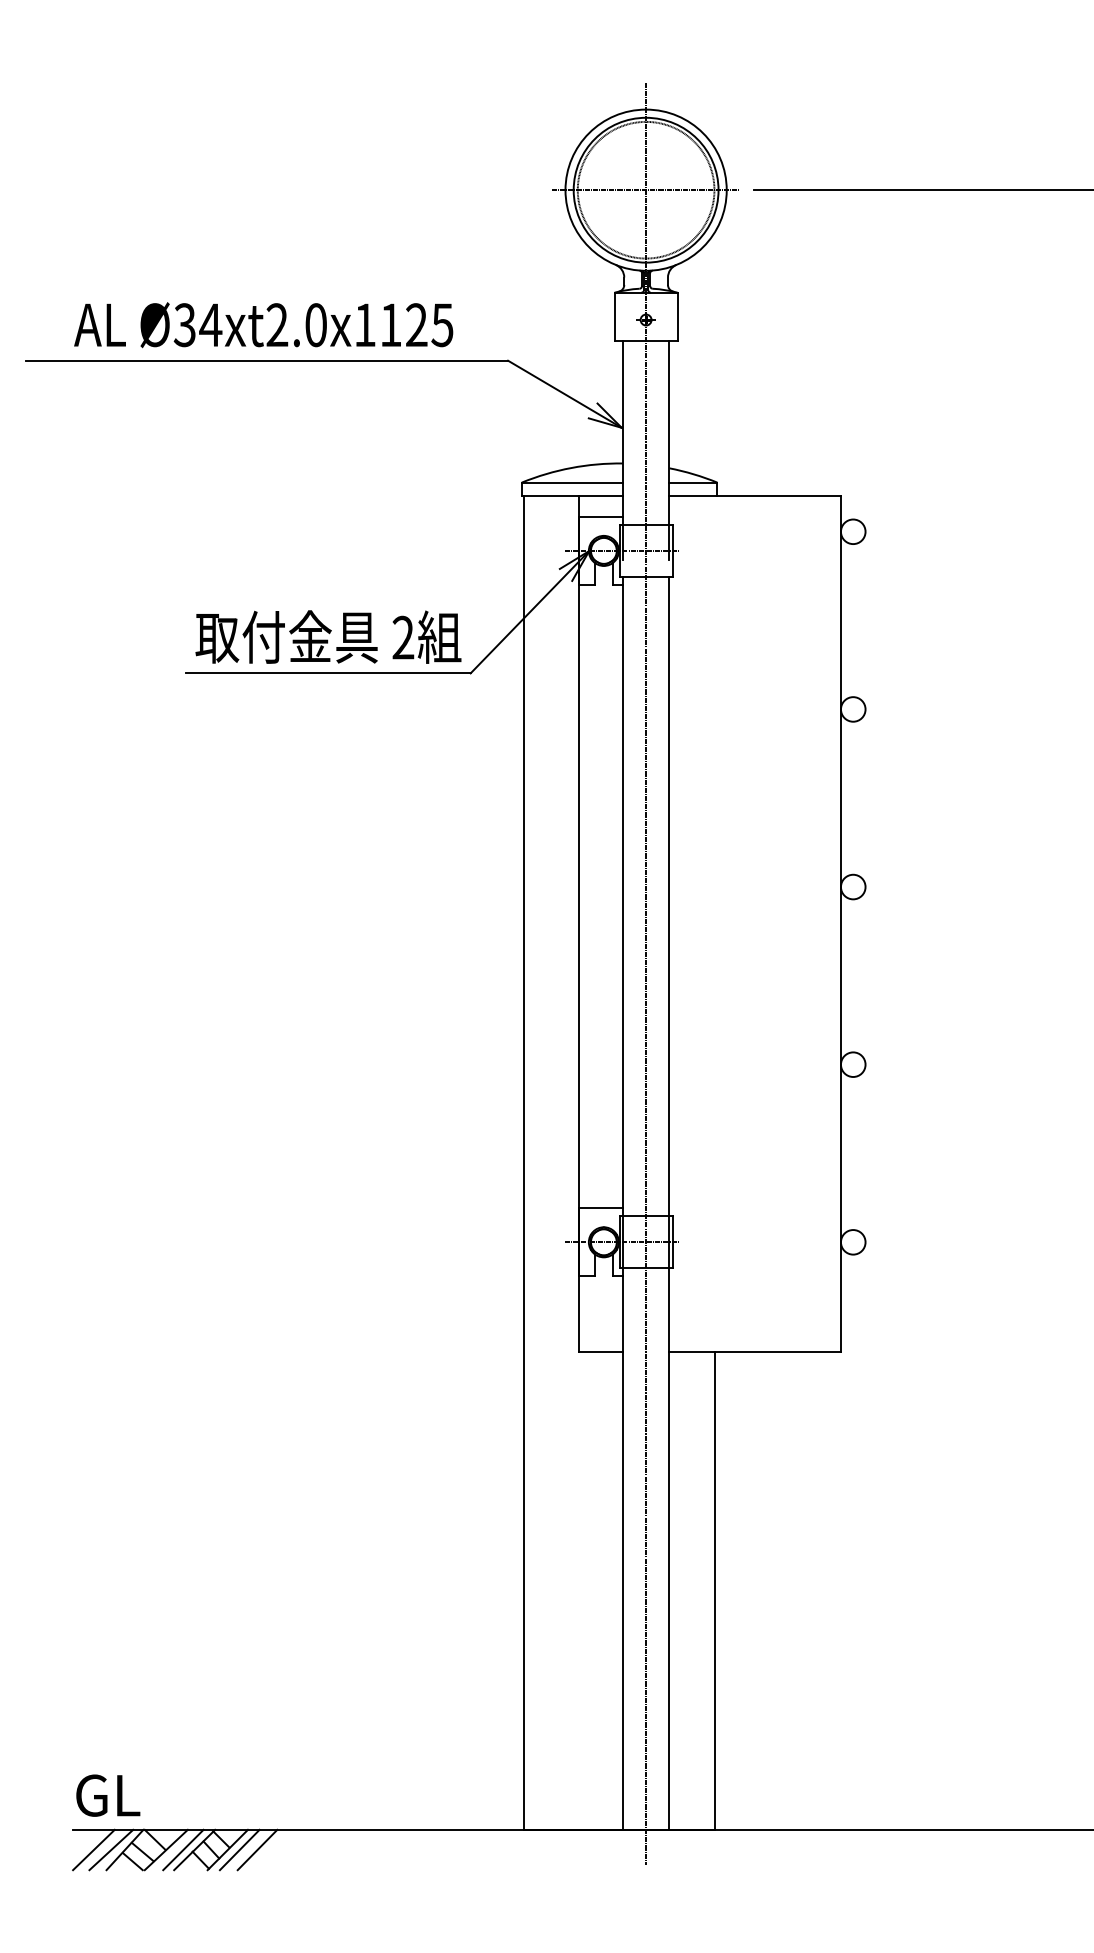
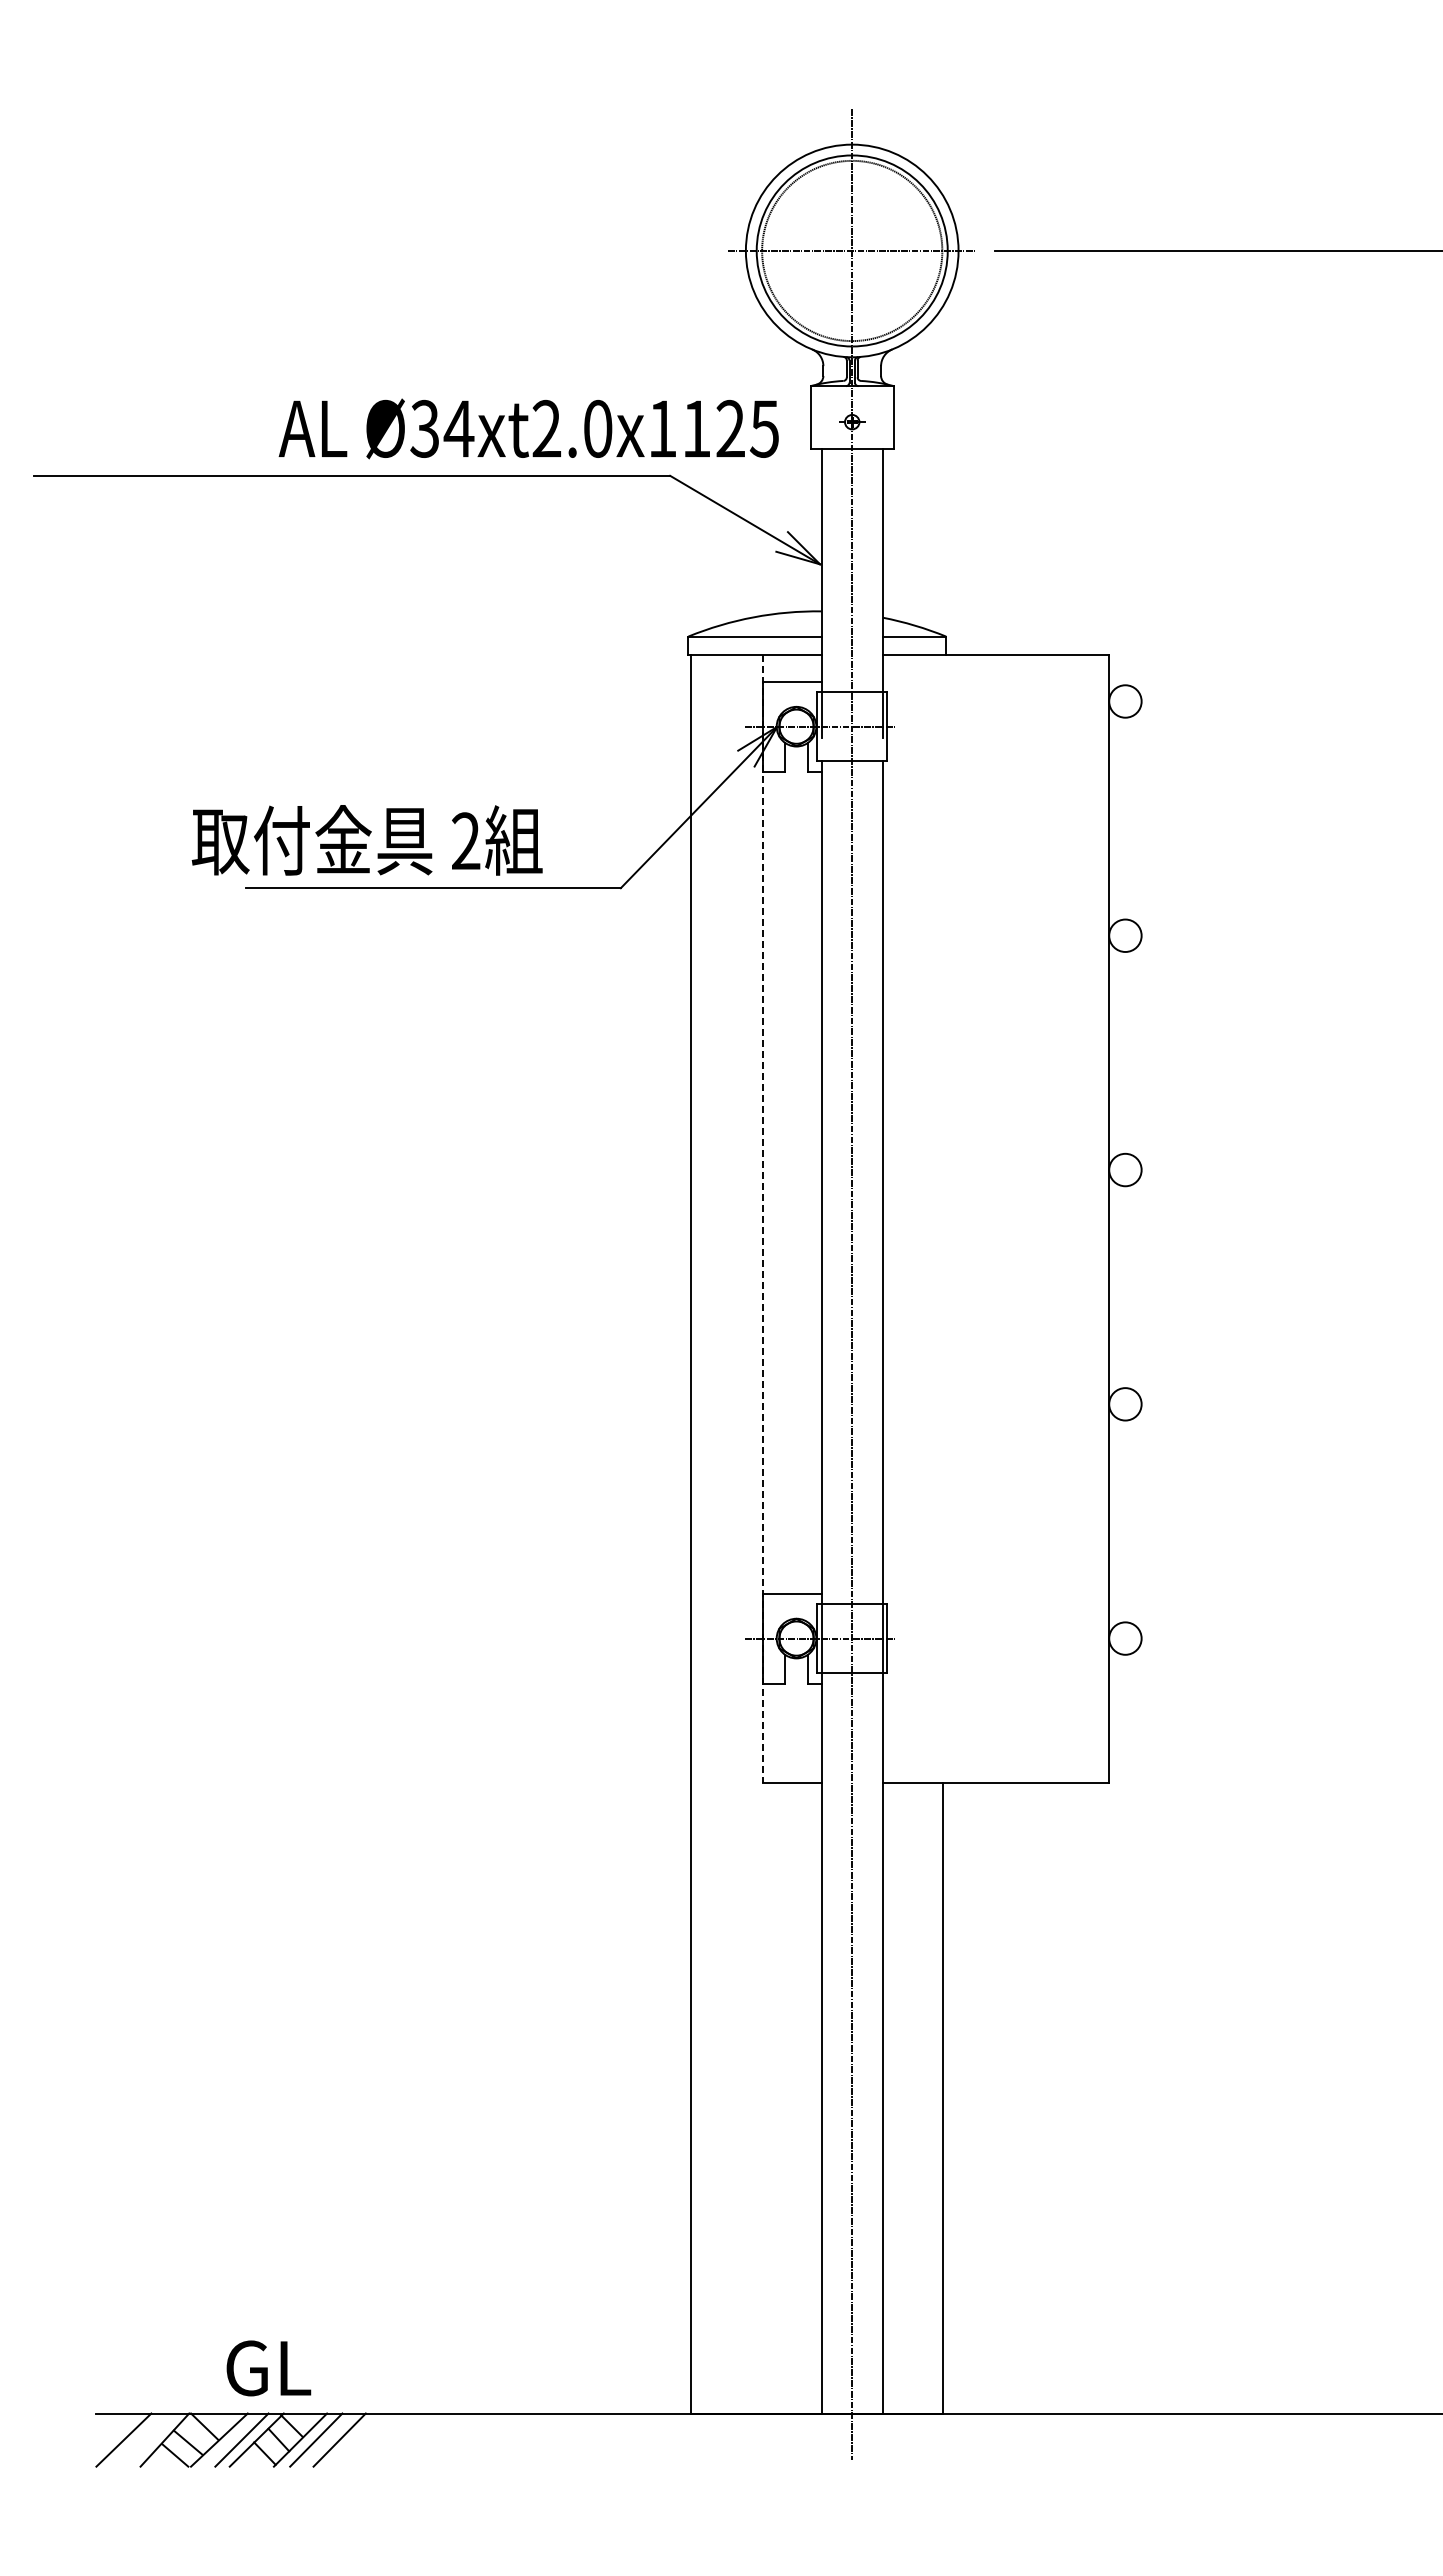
text: (263, 324) -> (528, 428), moved
text: (327, 637) -> (366, 840), moved
line: (578, 924) -> (763, 1219), solid -> dashed
text: (108, 1795) -> (268, 2368), moved
line: (111, 1849) -> (146, 2439), removed

